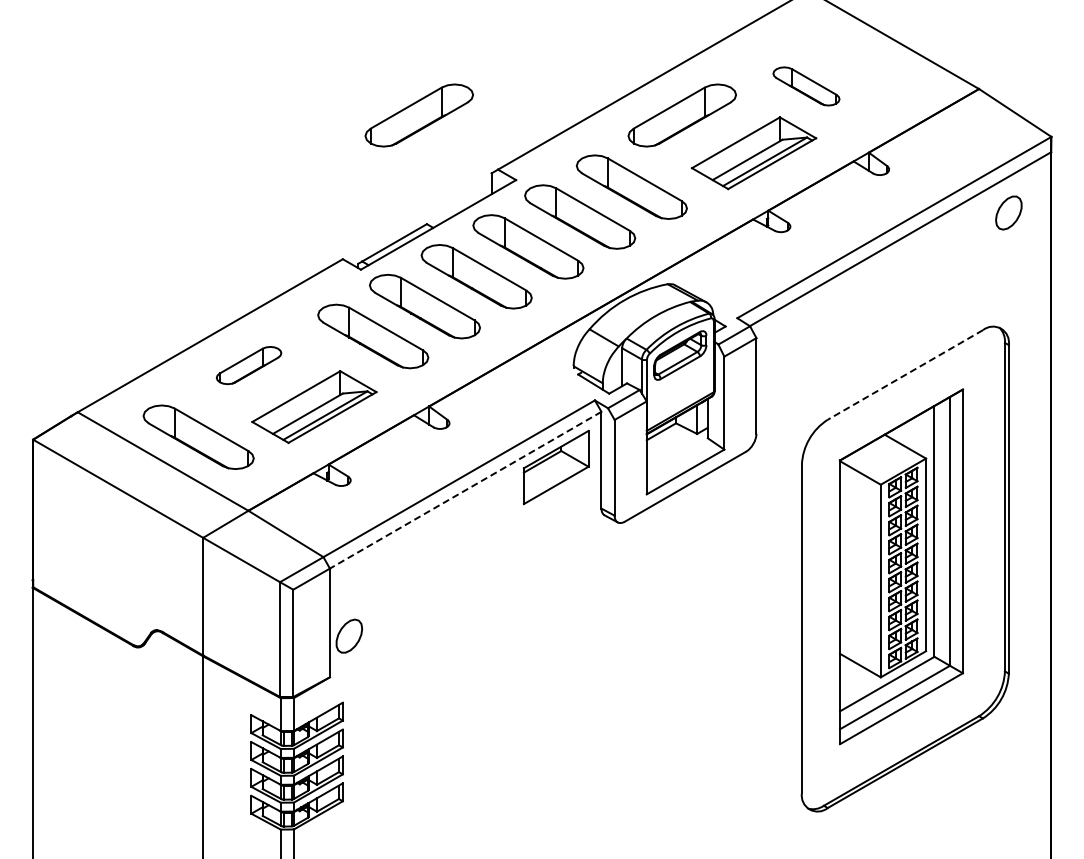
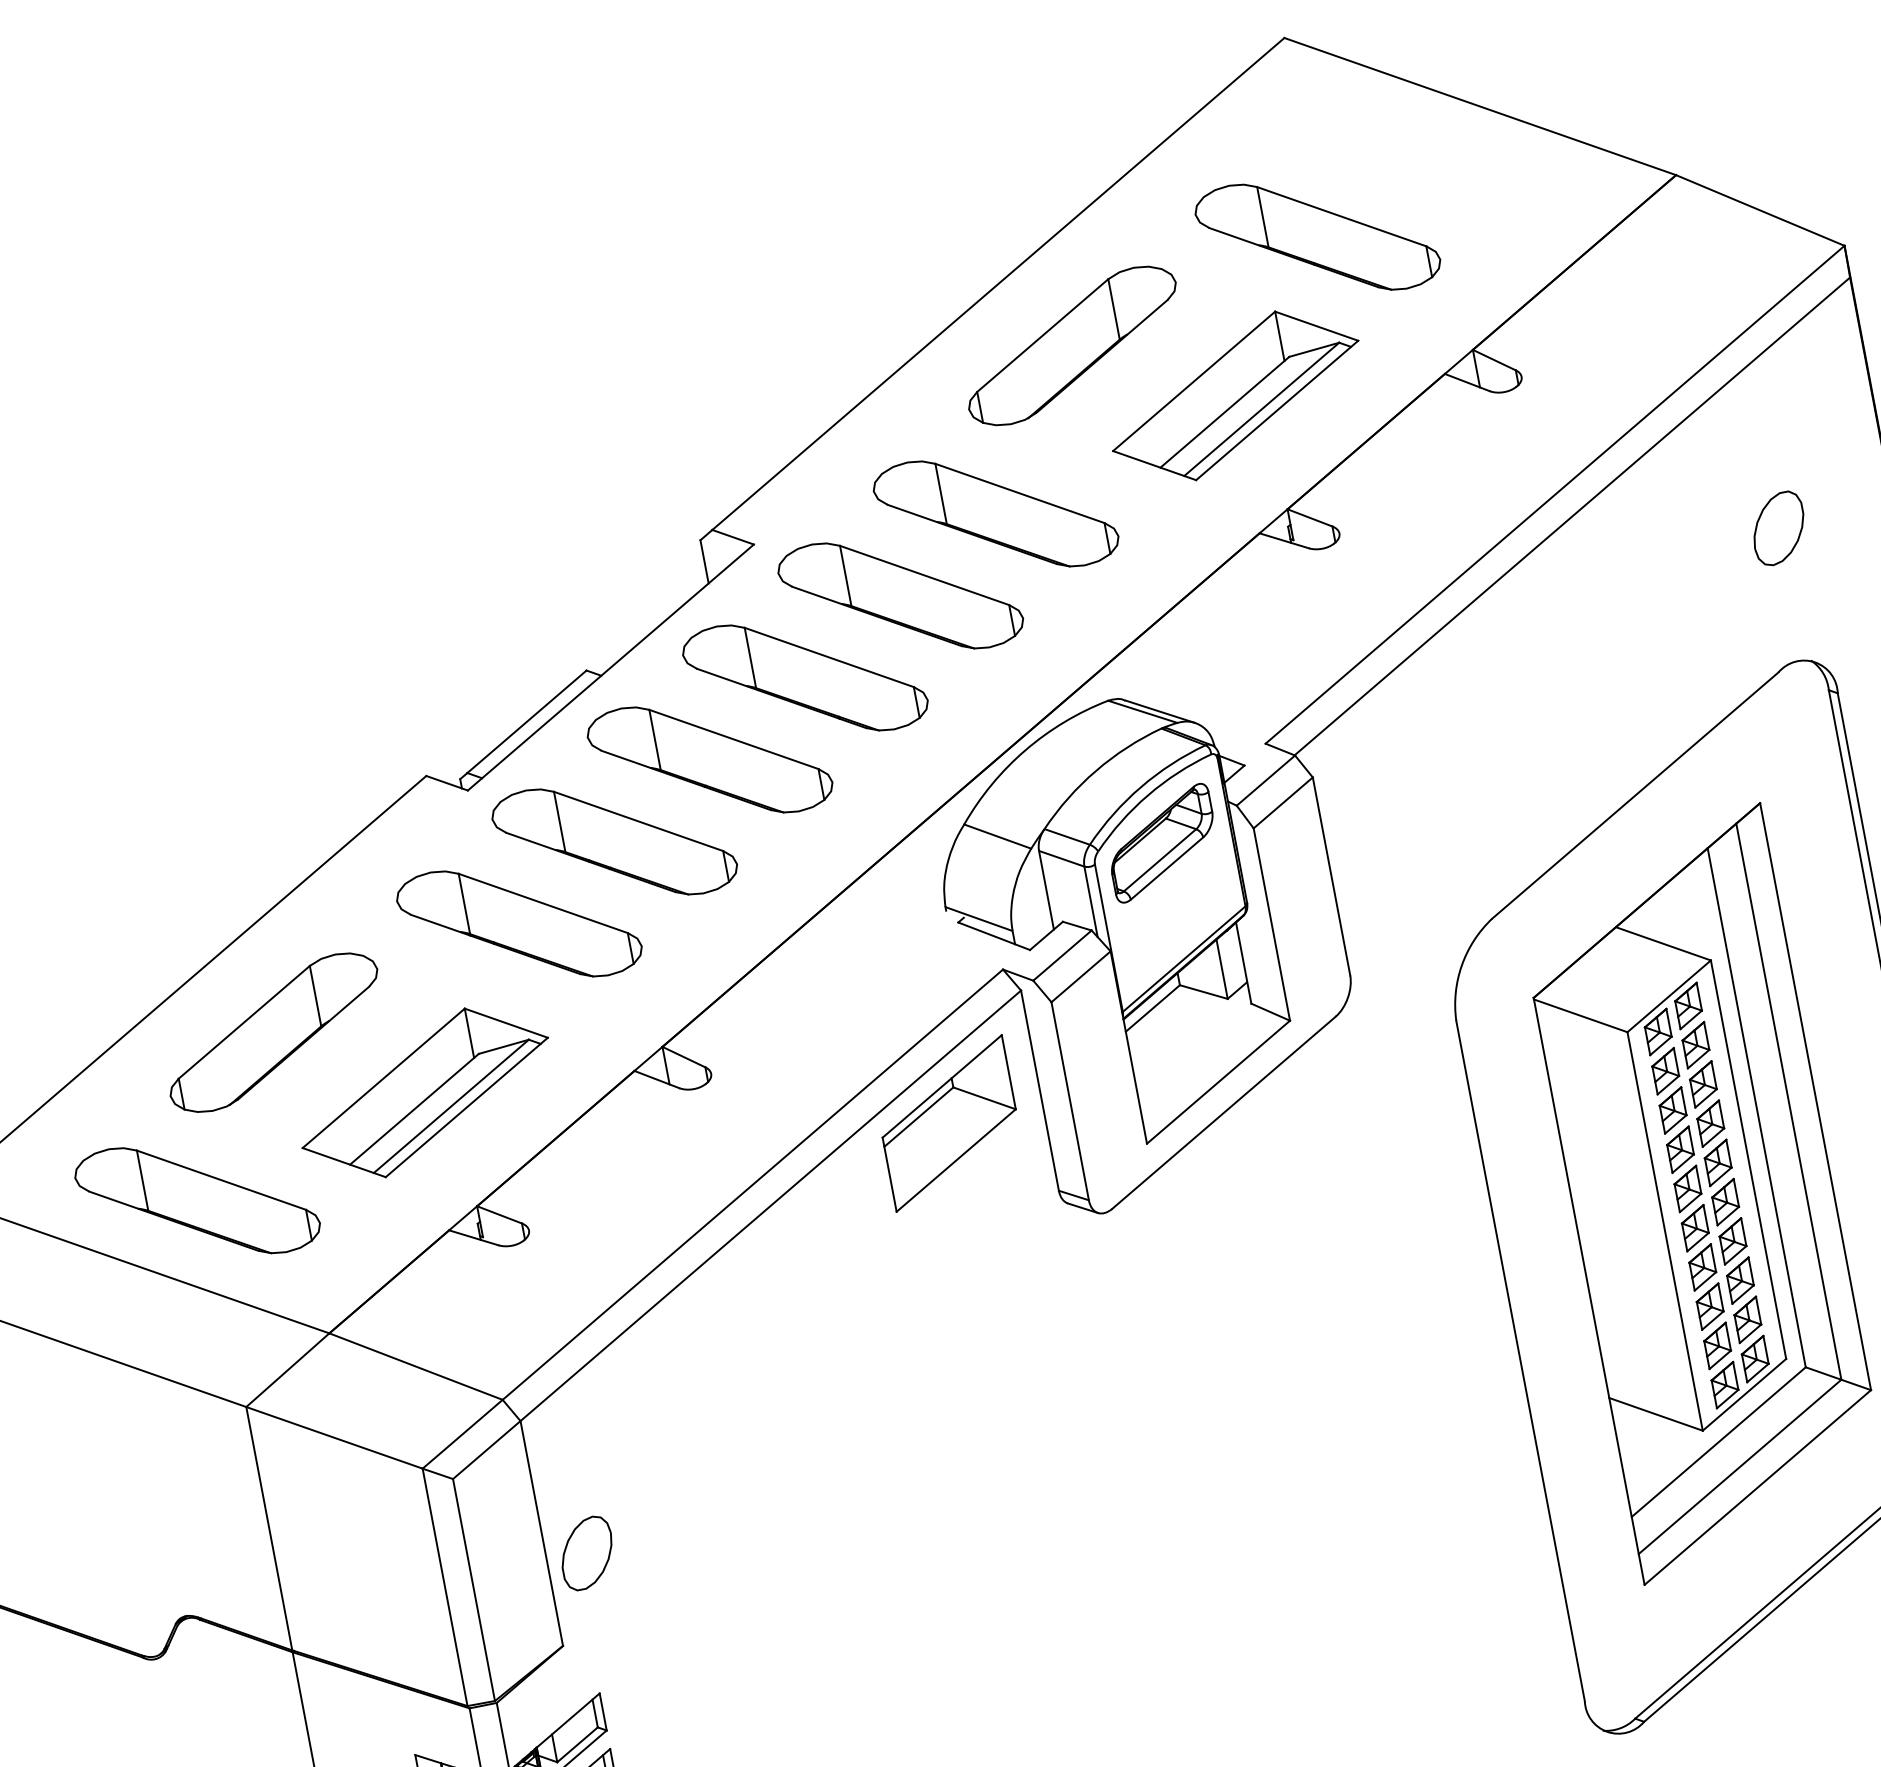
part: (806, 86) -> (1318, 237), size x1.67
part: (418, 115) -> (526, 449), removed
part: (1008, 212) -> (1777, 527), moved
part: (248, 365) -> (272, 1032), size x1.67
line: (905, 374) -> (1635, 794), dashed -> solid
line: (465, 490) -> (770, 1206), dashed -> solid

